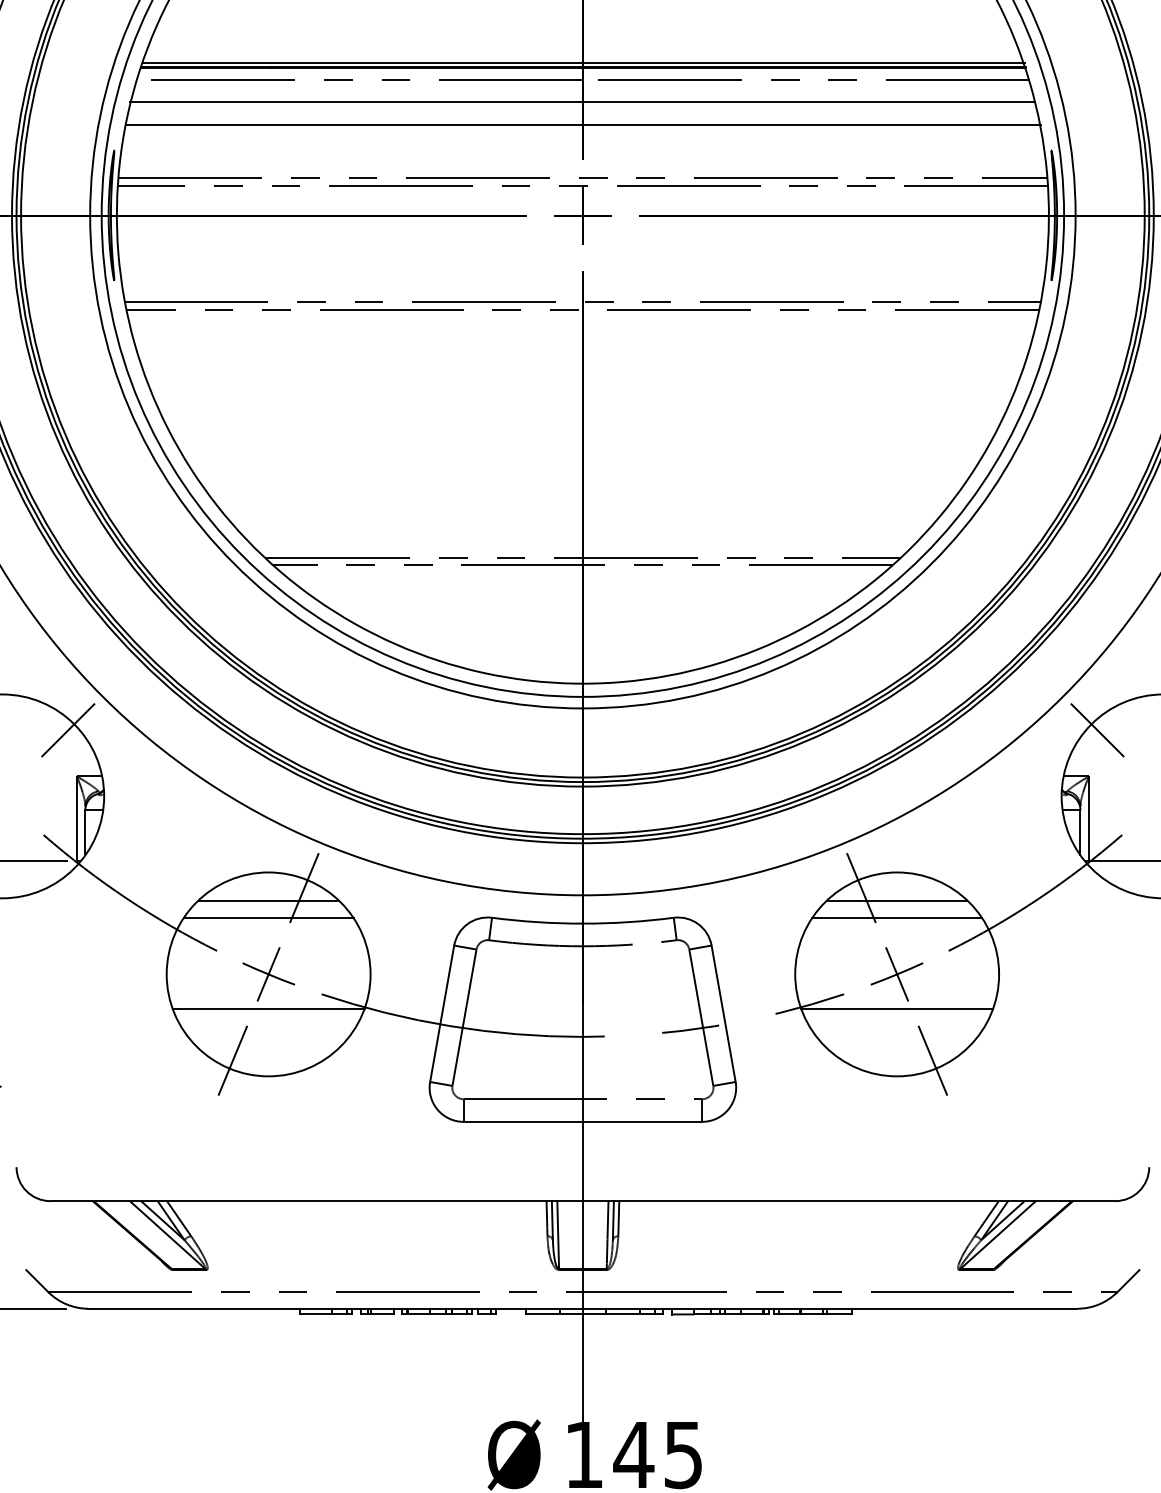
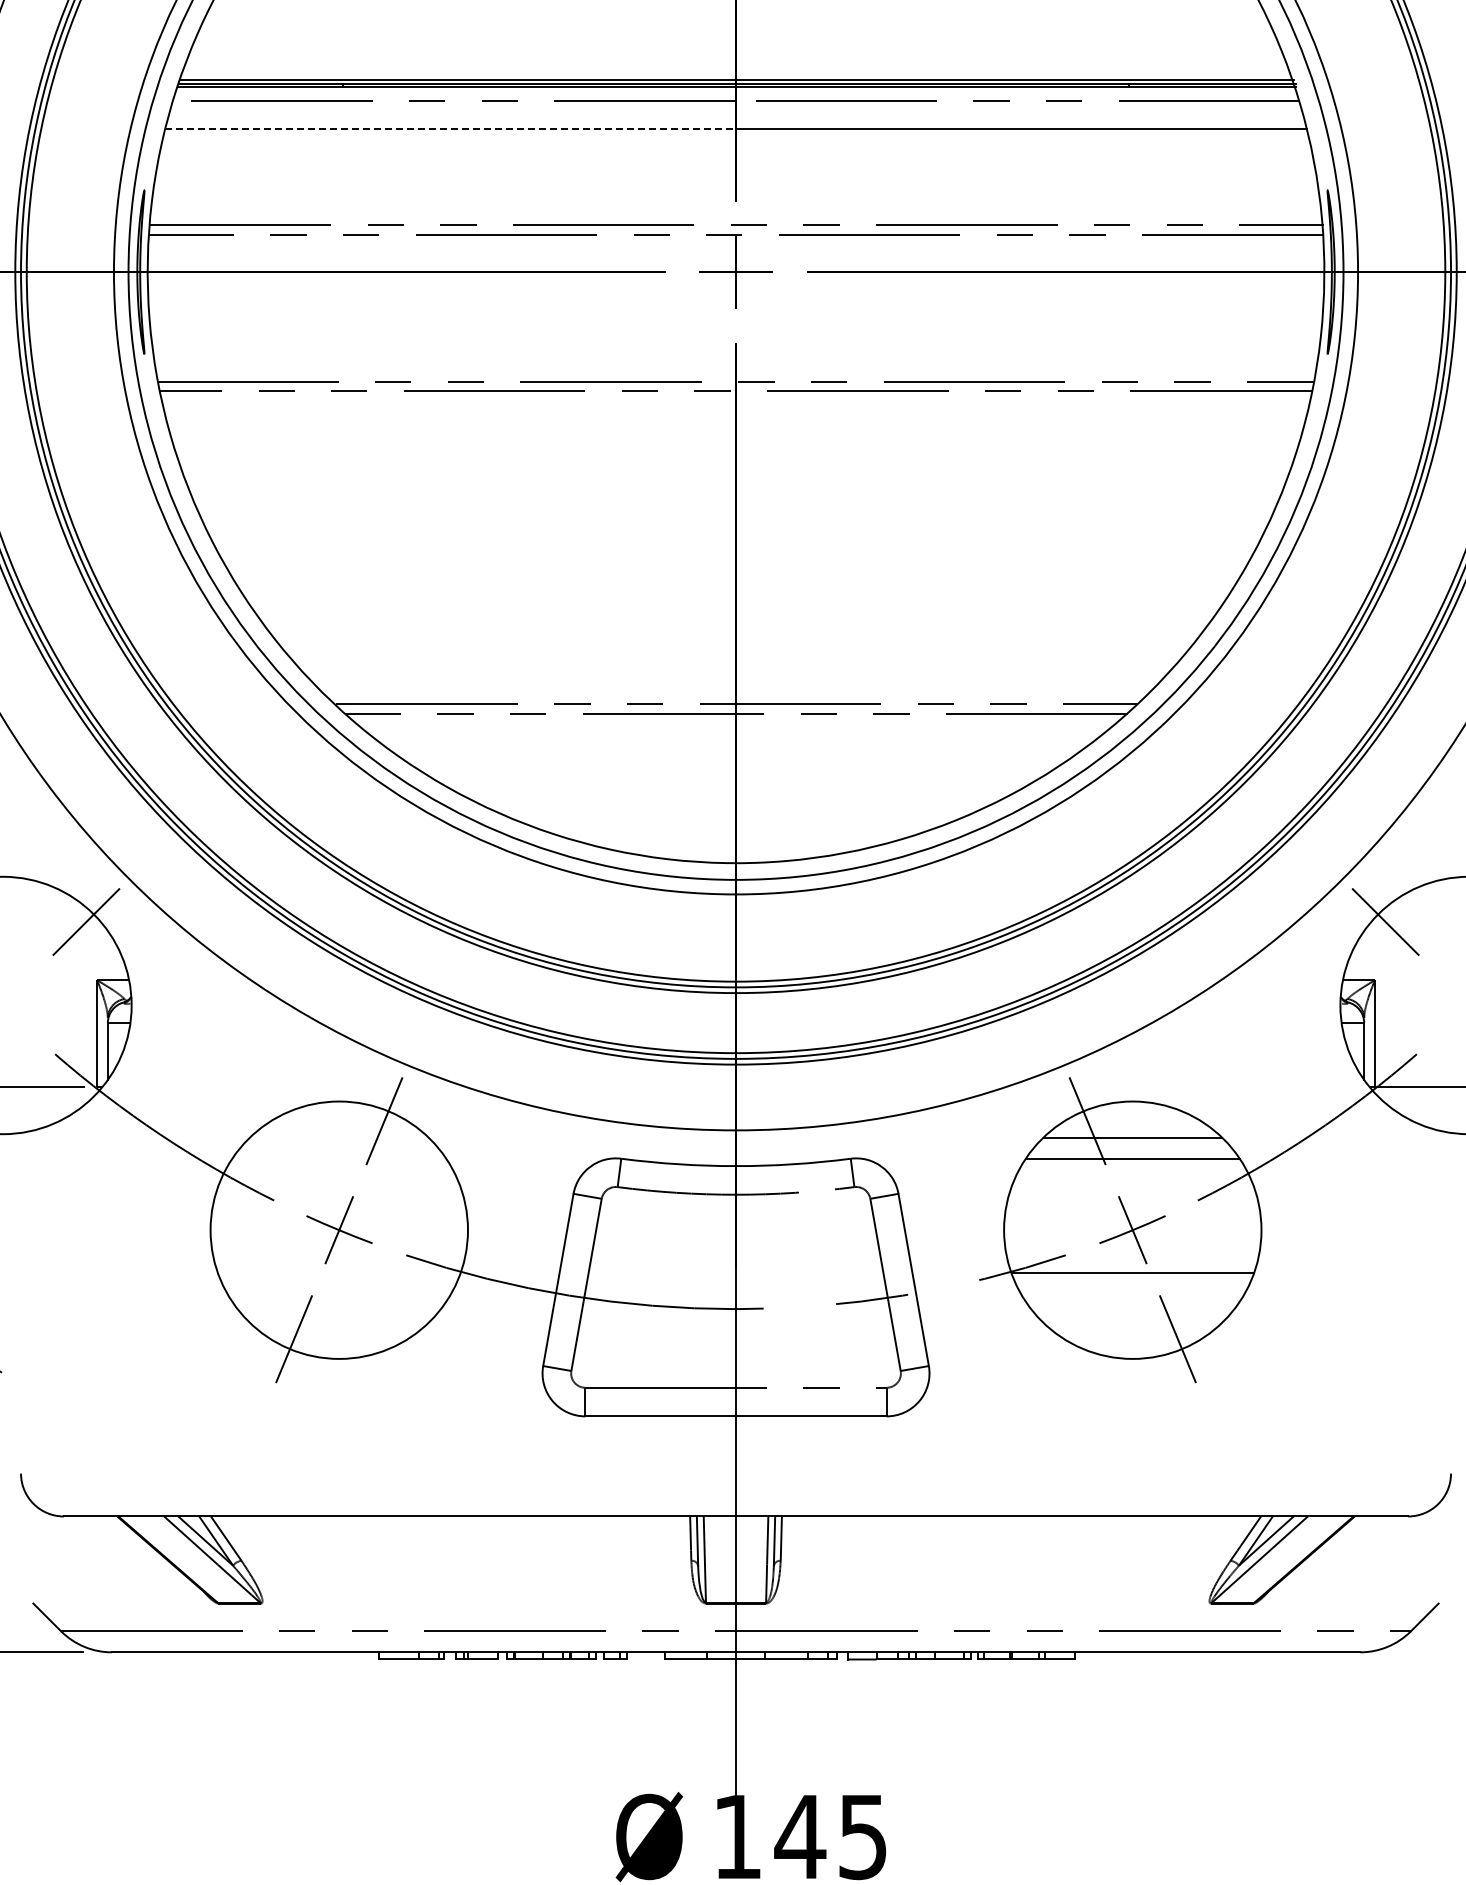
line: (356, 102) -> (450, 129), solid -> dashed
line: (583, 125) -> (736, 158), removed
line: (268, 900) -> (339, 1137), removed
line: (268, 917) -> (339, 1158), removed
line: (268, 1008) -> (339, 1273), removed

